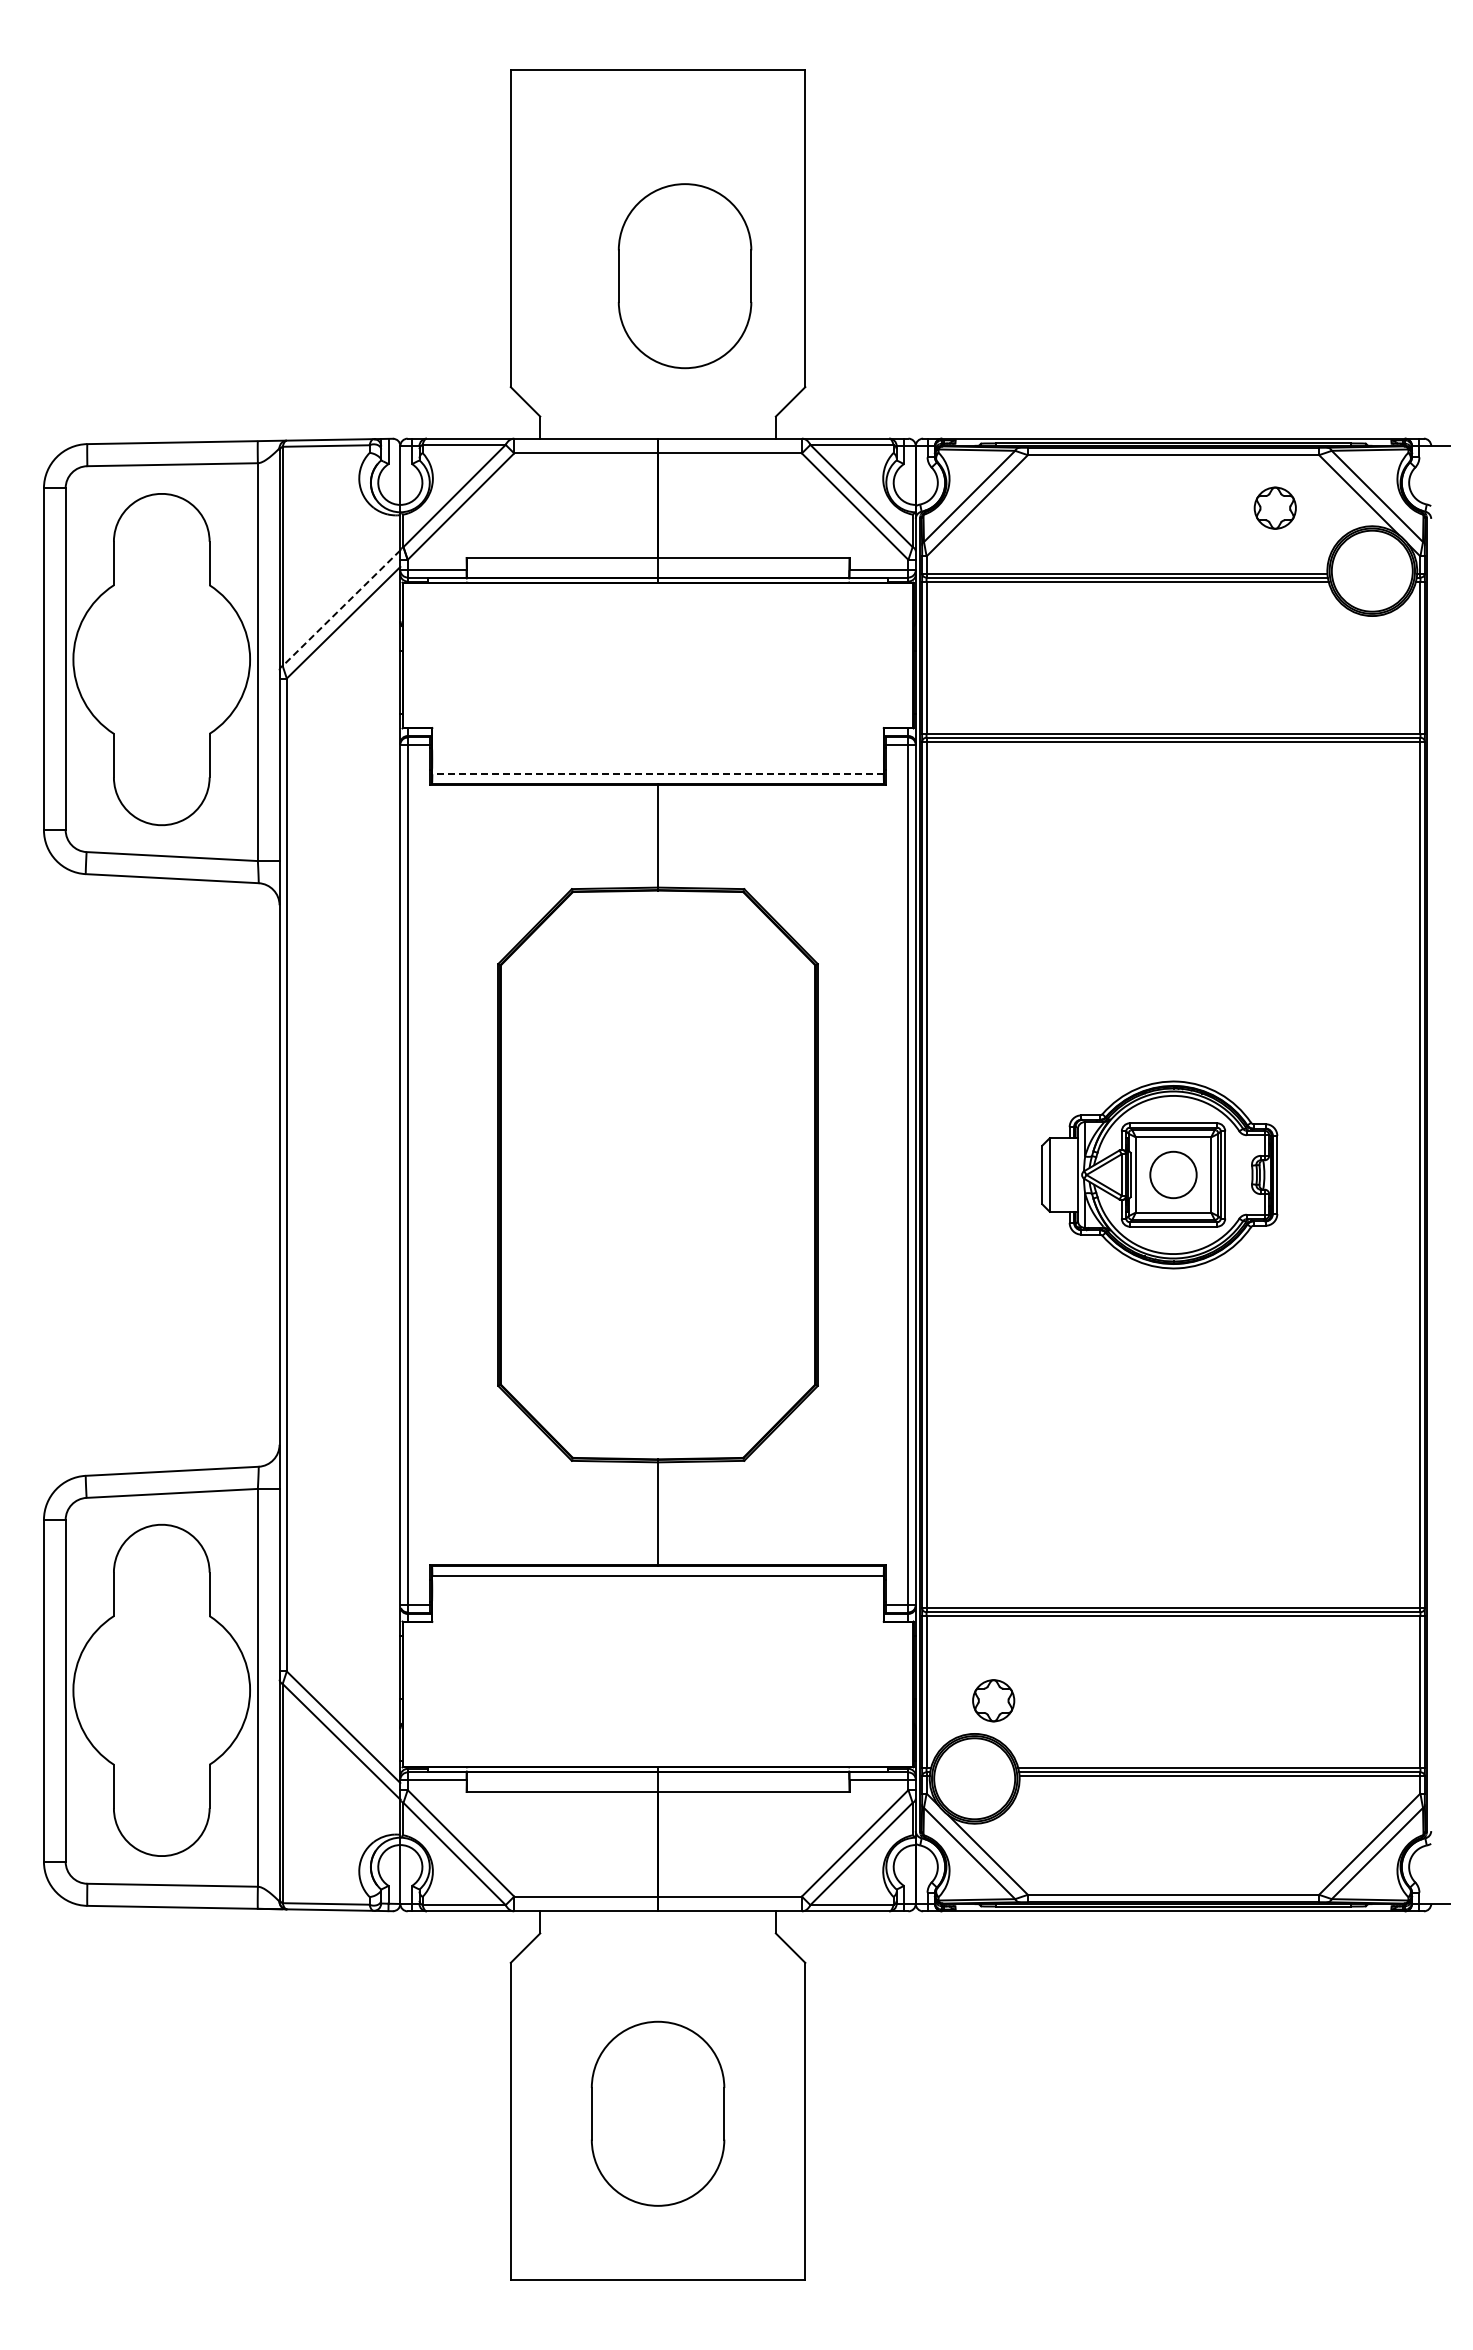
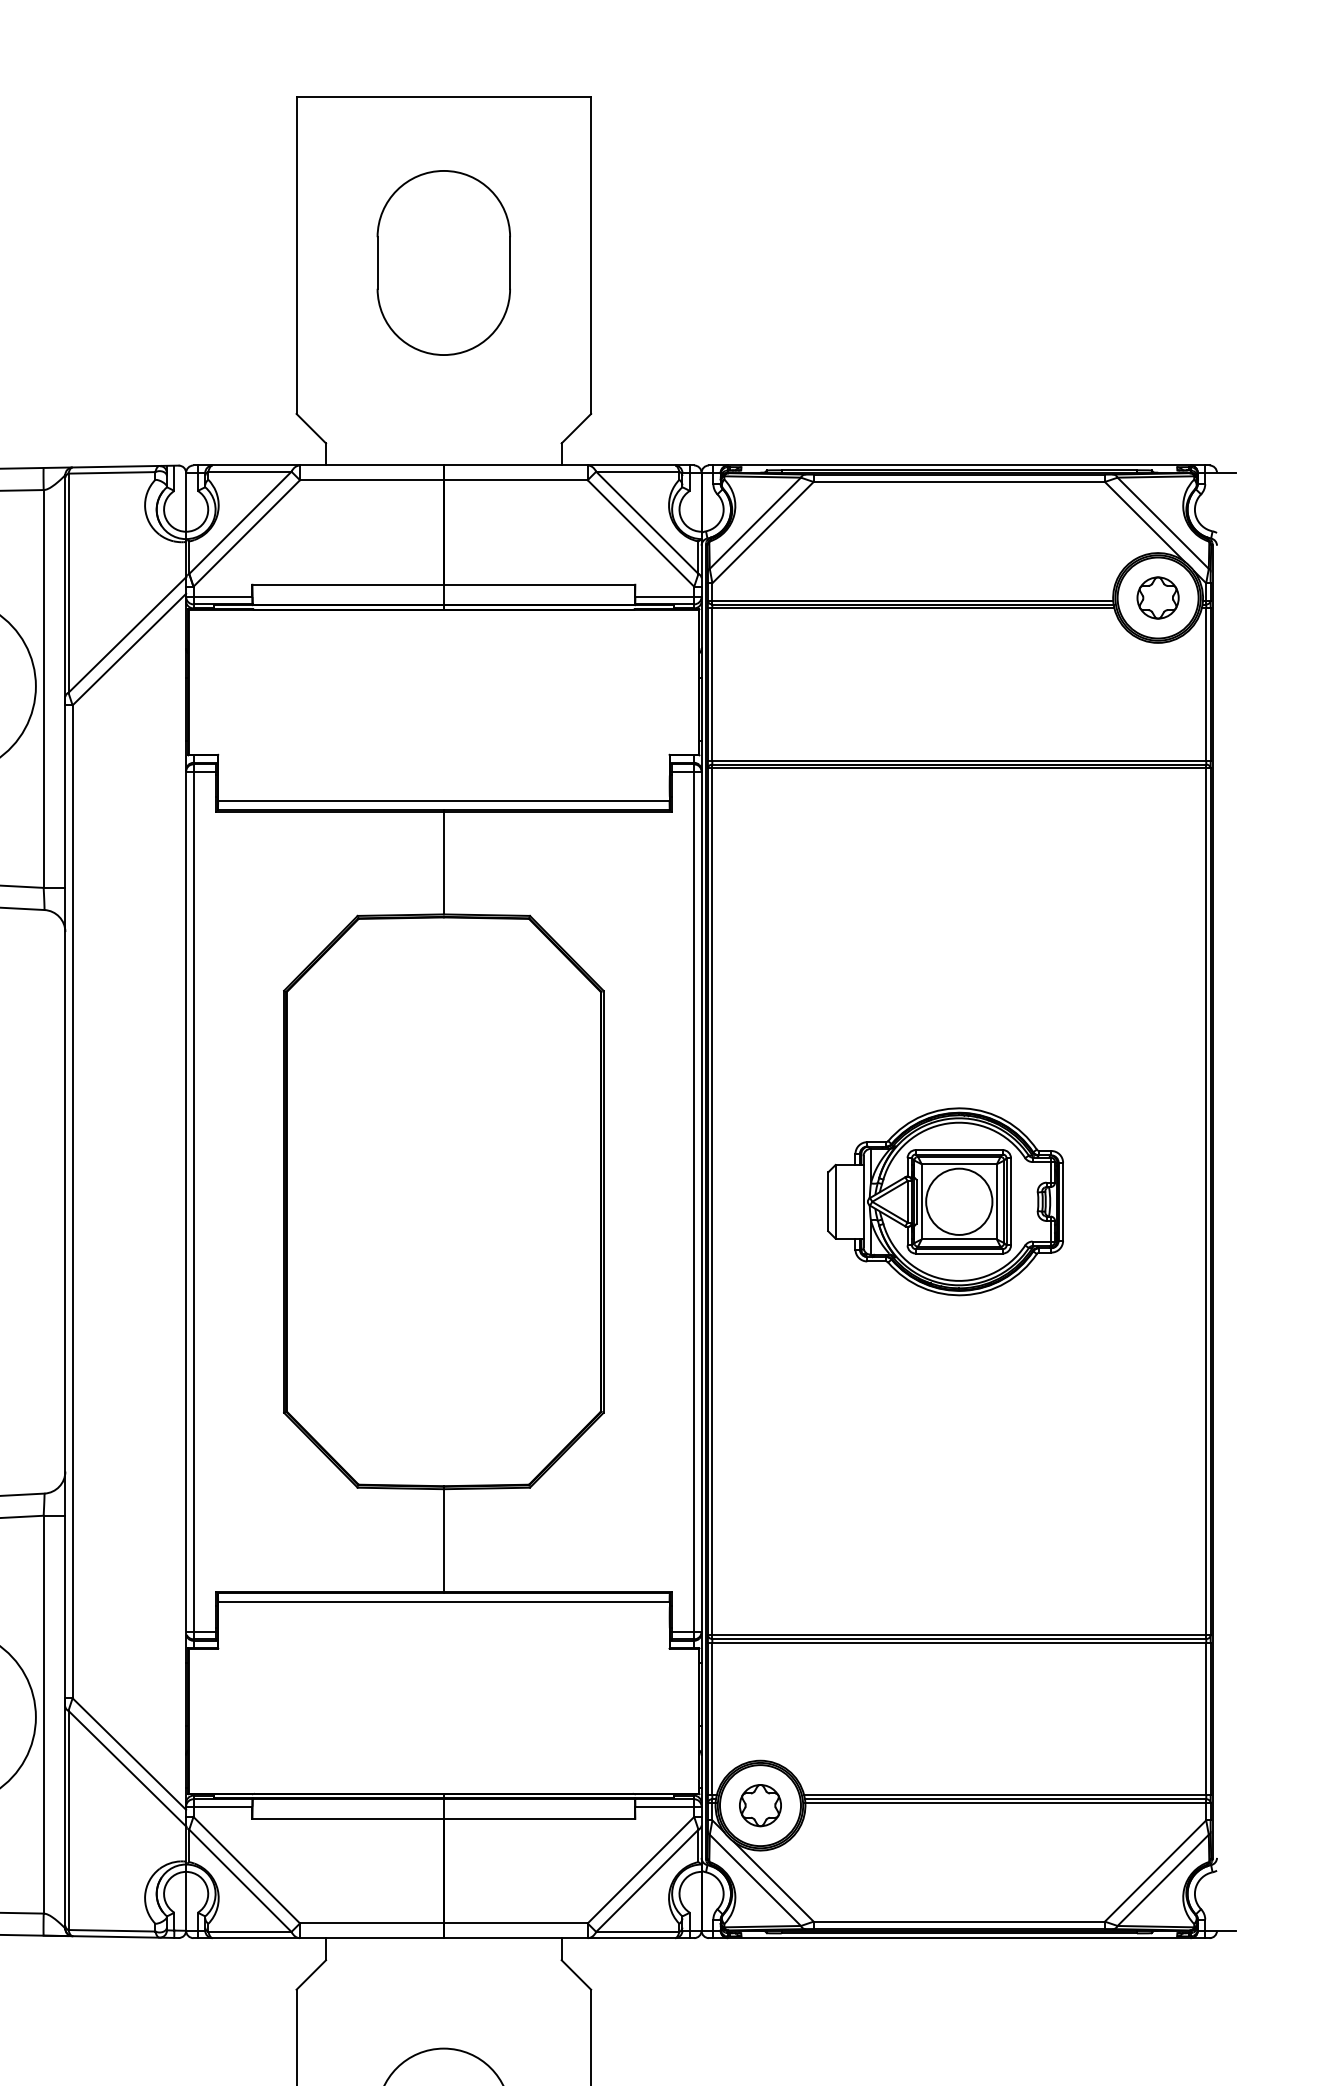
part: (684, 276) -> (443, 263), moved
part: (1274, 507) -> (1157, 597), moved
line: (341, 608) -> (127, 635), dashed -> solid
line: (658, 774) -> (444, 801), dashed -> solid
circle: (1173, 1174) -> (959, 1201), size x1.43
part: (993, 1700) -> (760, 1805), moved

